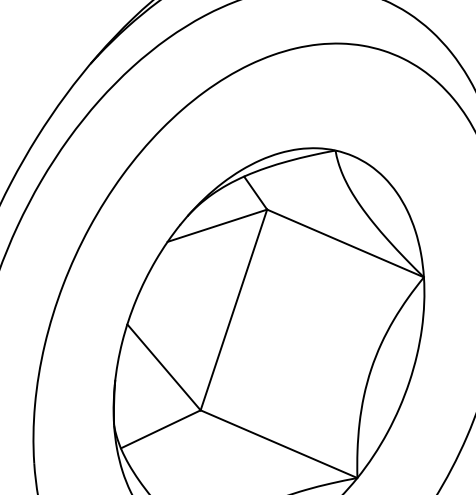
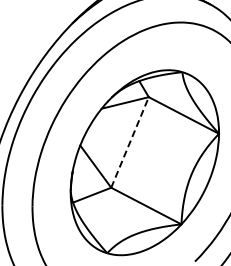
line: (234, 309) -> (130, 142), solid -> dashed

